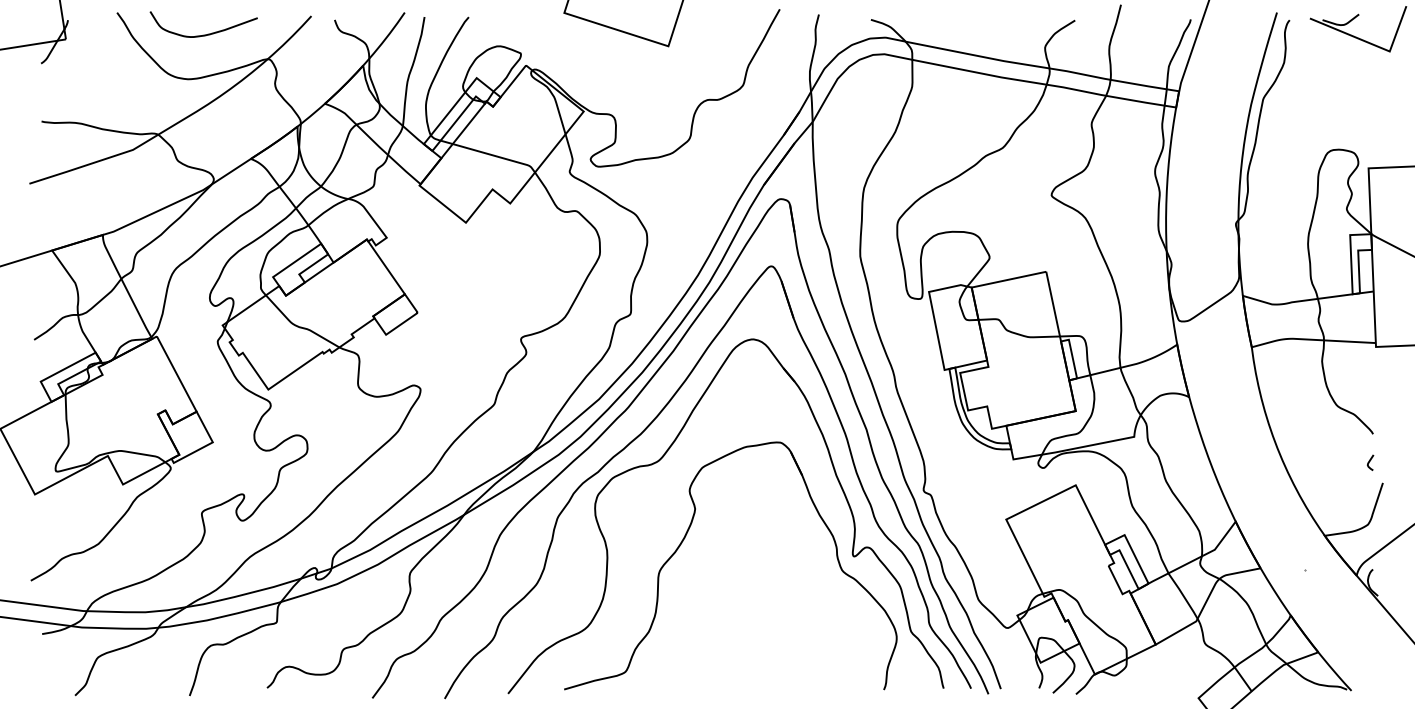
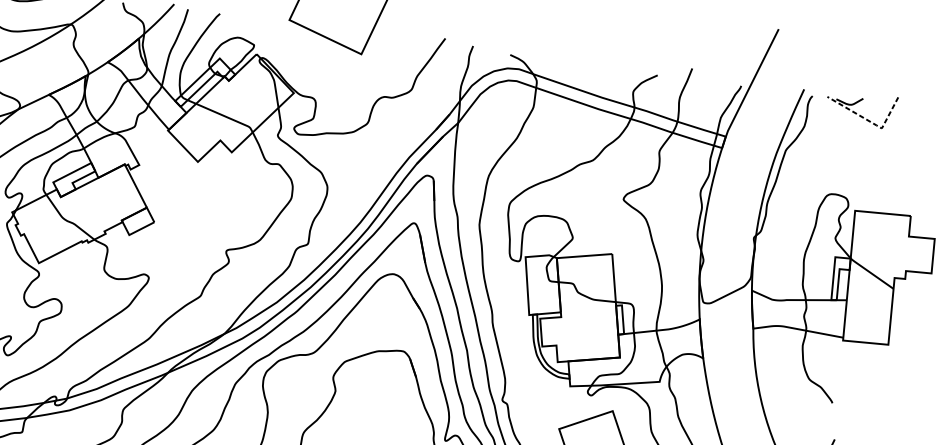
line: (1373, 44) -> (870, 121), solid -> dashed
curve: (1370, 461) -> (827, 422), removed

